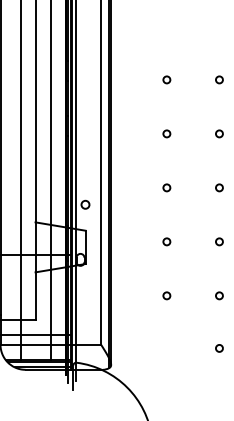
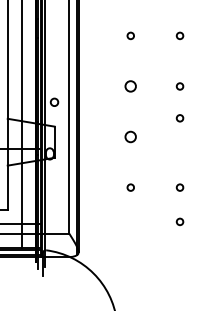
circle: (166, 187) -> (130, 86), size x1.6
circle: (166, 241) -> (130, 136), size x1.6
circle: (219, 241) -> (180, 117), moved
circle: (219, 348) -> (180, 221), moved

